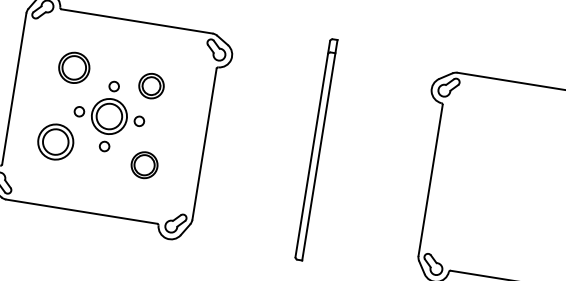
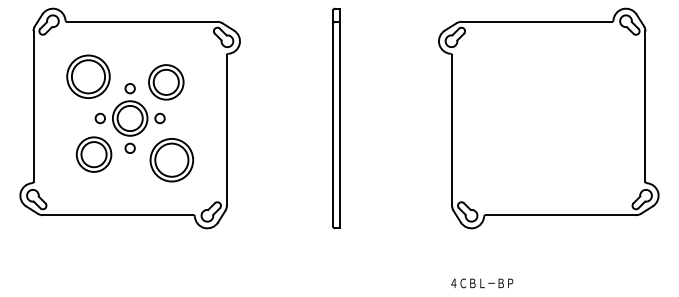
part: (74, 67) -> (88, 76), size x1.43
part: (151, 86) -> (166, 82), size x1.43
part: (55, 141) -> (93, 154), moved
part: (144, 165) -> (171, 160), size x1.67

